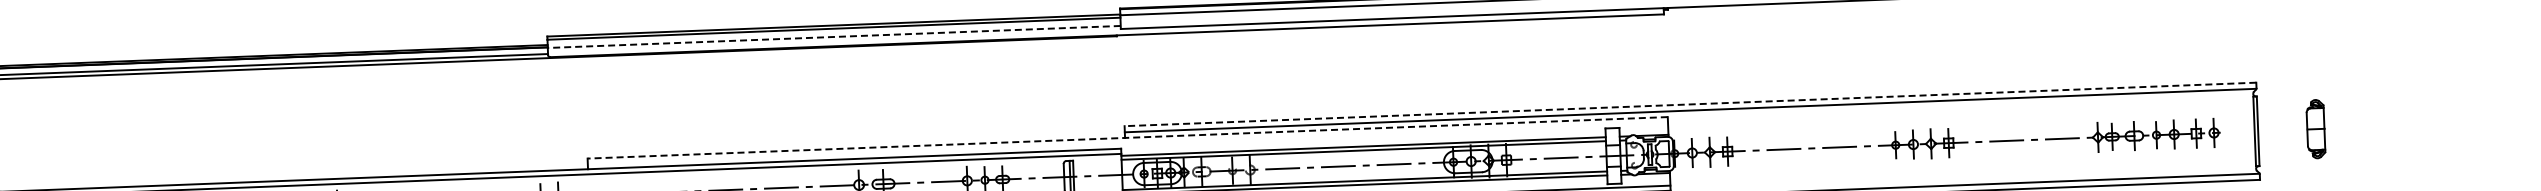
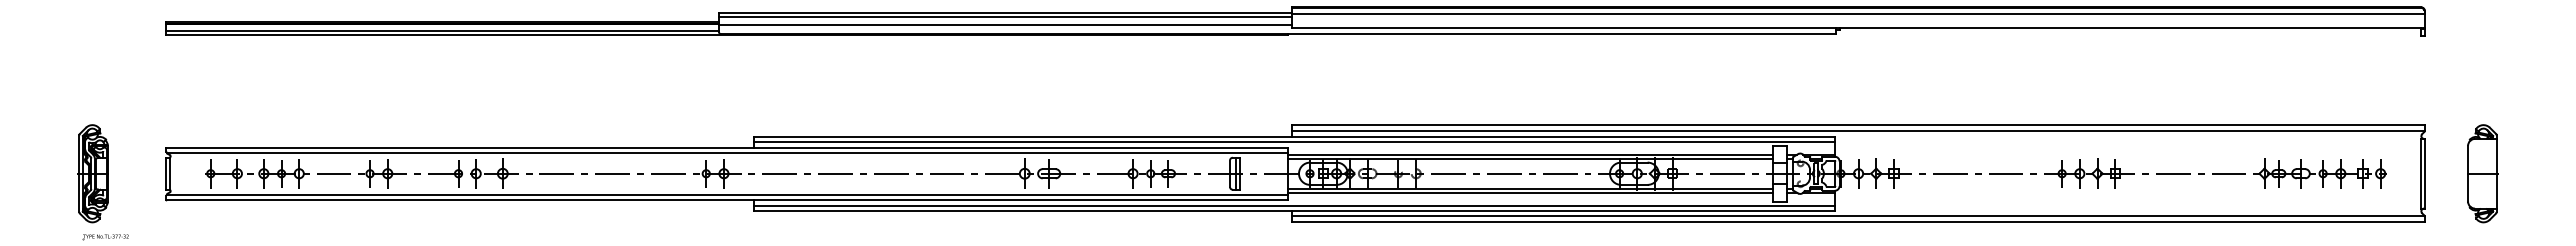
line: (834, 36) -> (1005, 24), dashed -> solid
line: (1690, 104) -> (1858, 125), dashed -> solid
part: (2315, 128) -> (2482, 173), size x1.67
line: (1127, 137) -> (1294, 136), dashed -> solid
line: (1127, 143) -> (1294, 142), added

